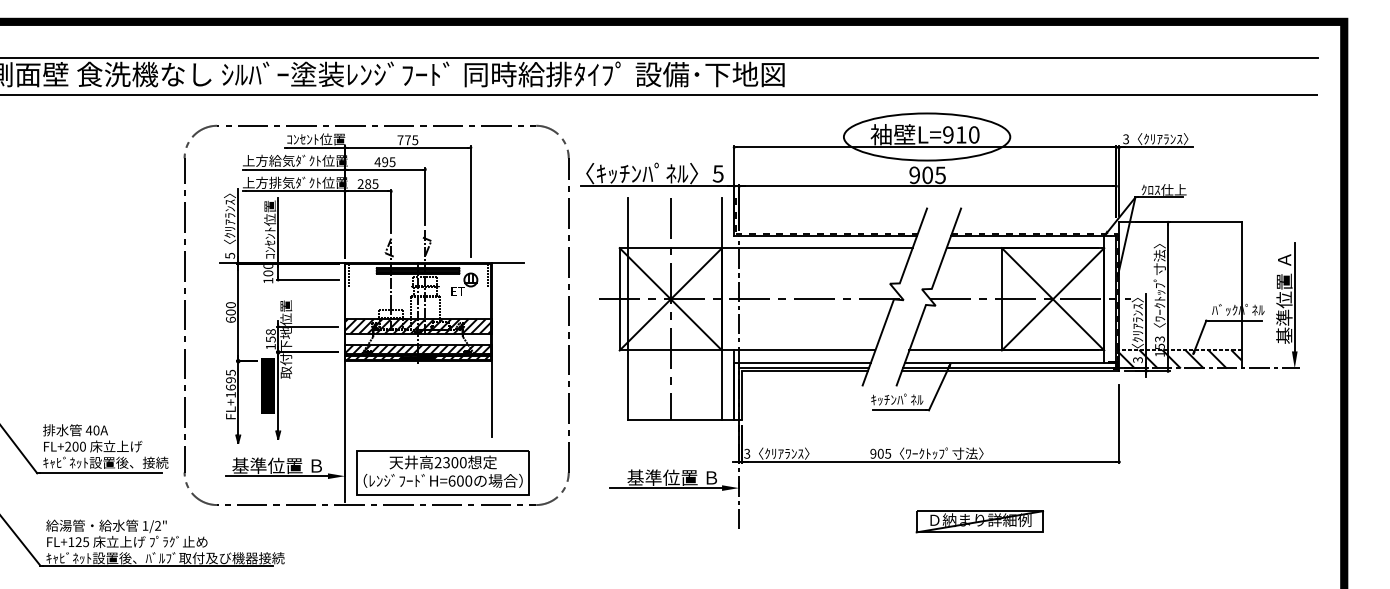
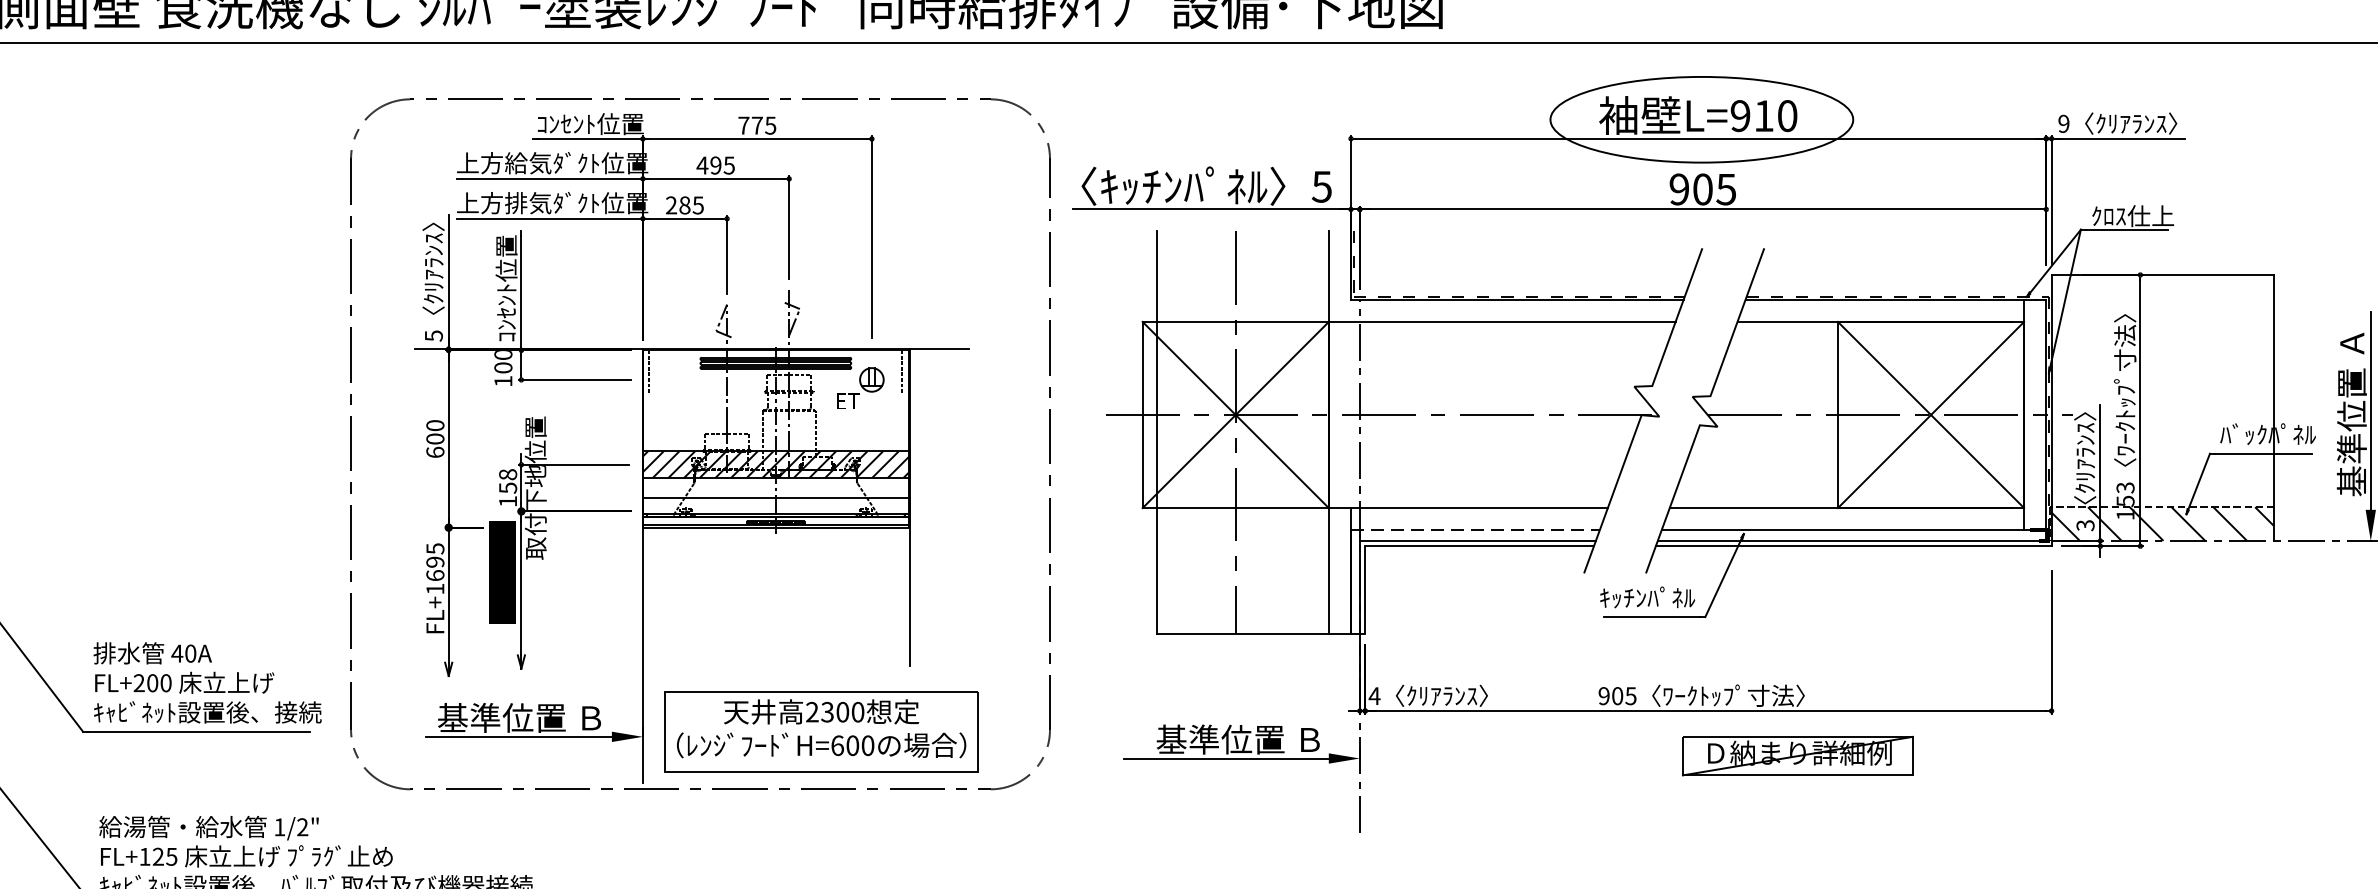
text: (1126, 139) -> (2064, 124), 3 -> 9
hatch: (418, 351) -> (776, 509), removed
line: (803, 362) -> (1477, 529), solid -> dashed
text: (746, 453) -> (1373, 695), 3 -> 4
part: (979, 521) -> (1797, 755), moved

